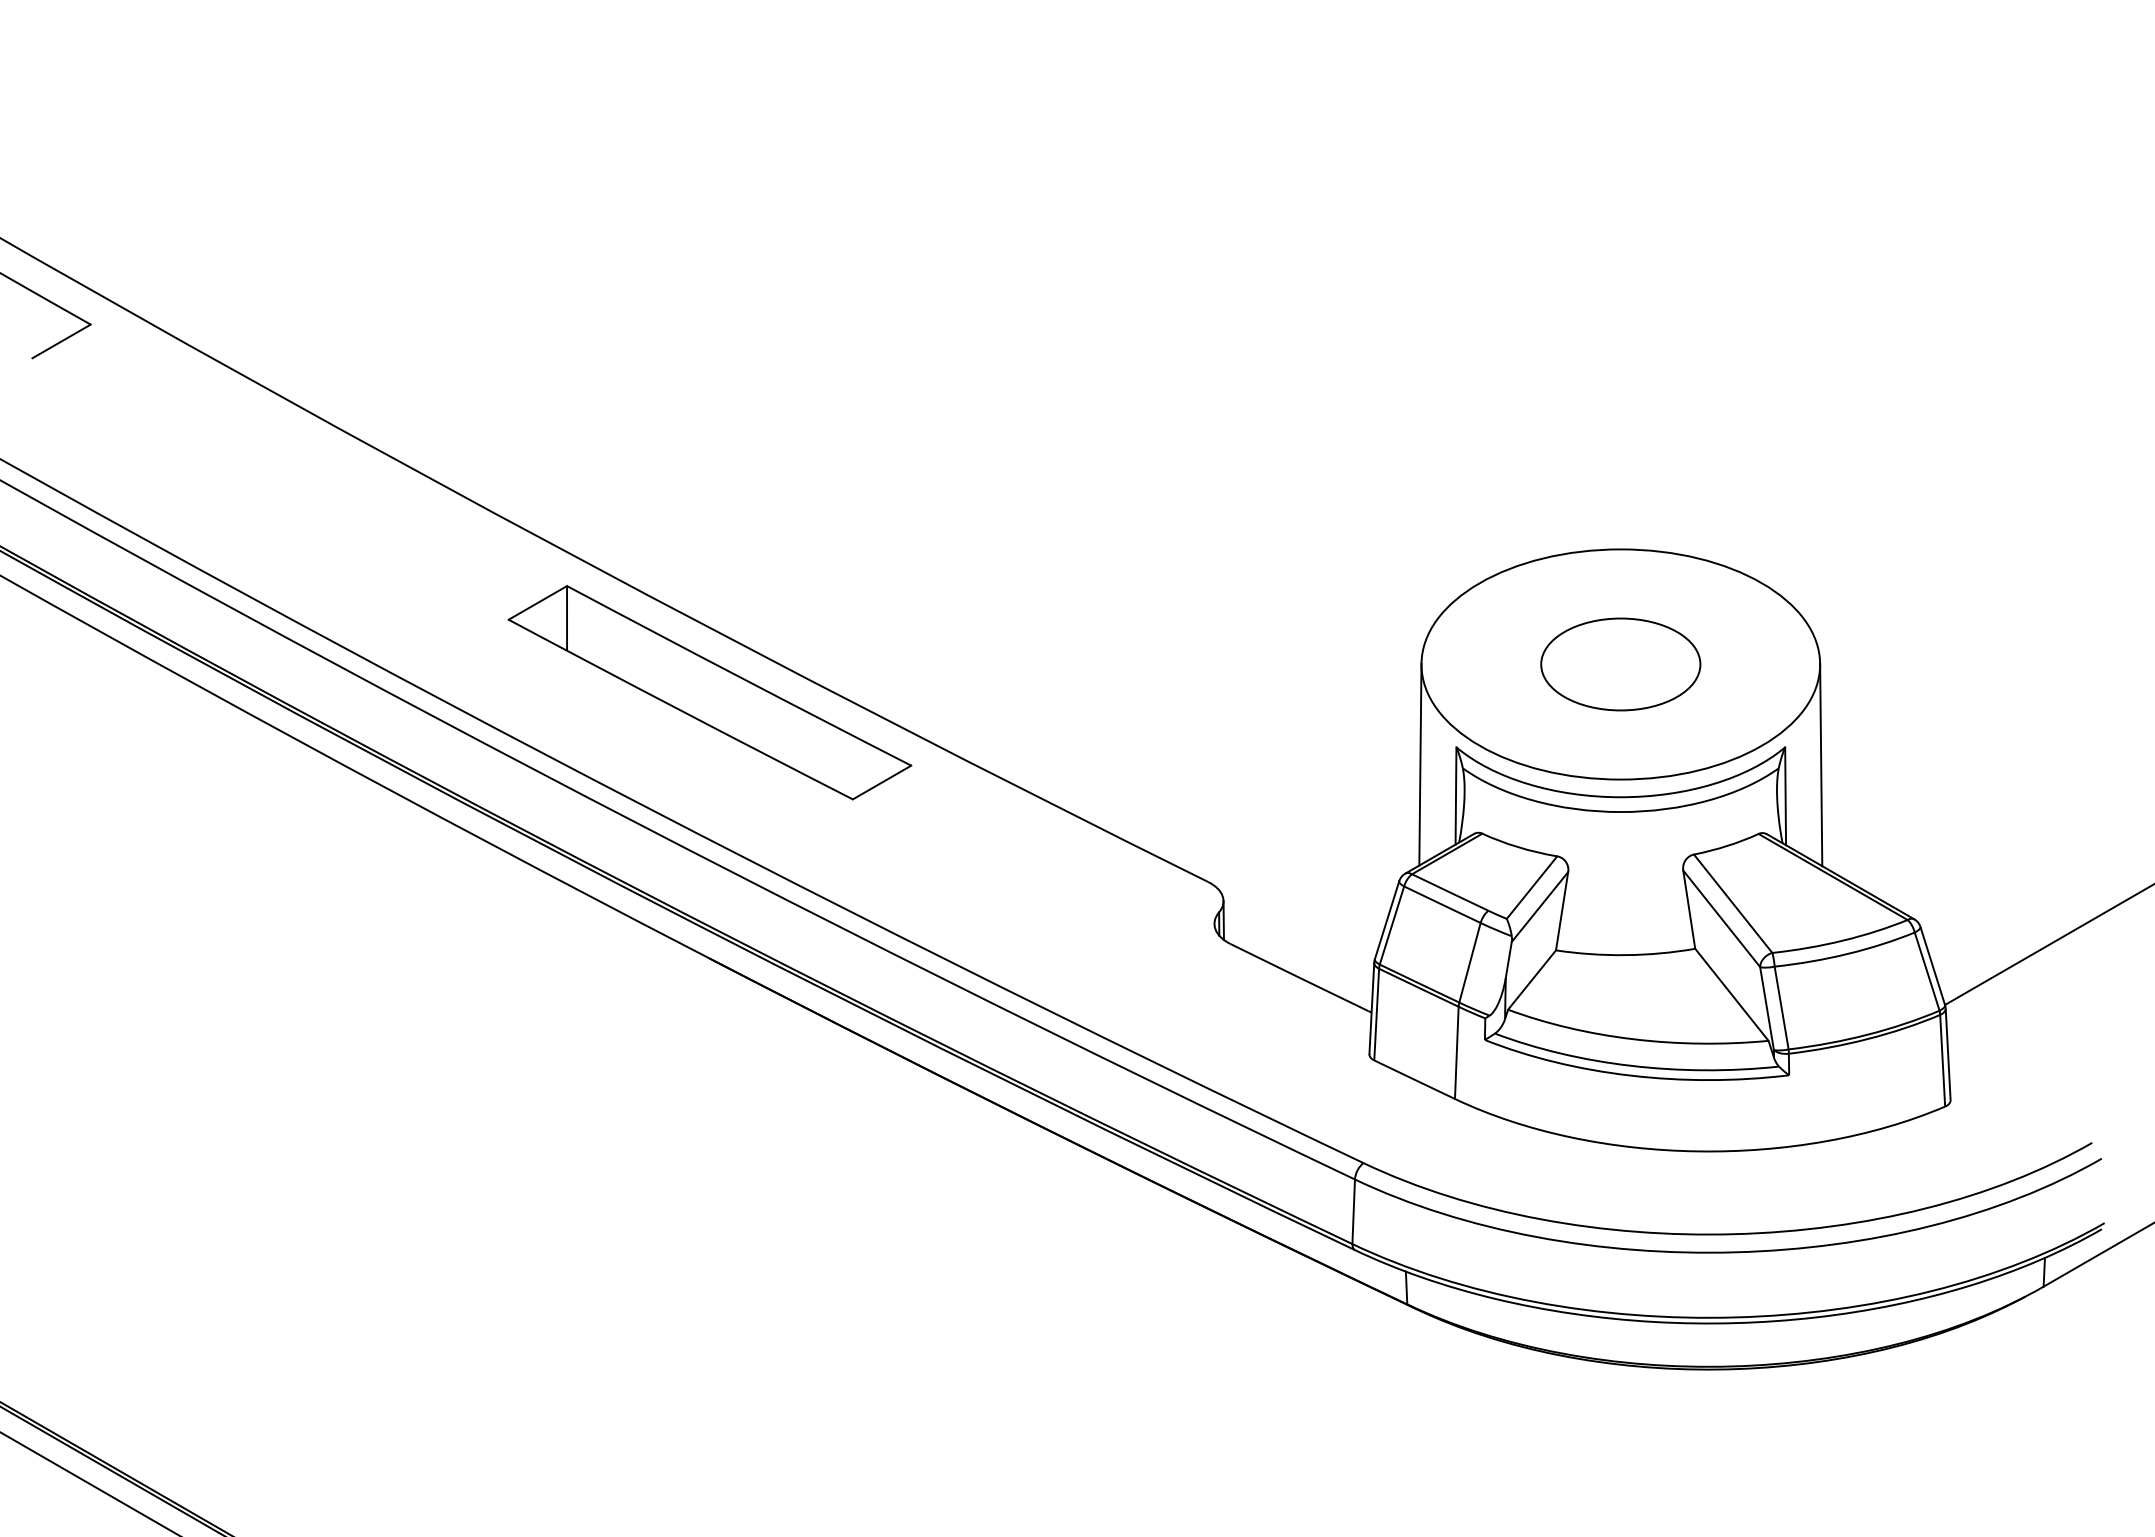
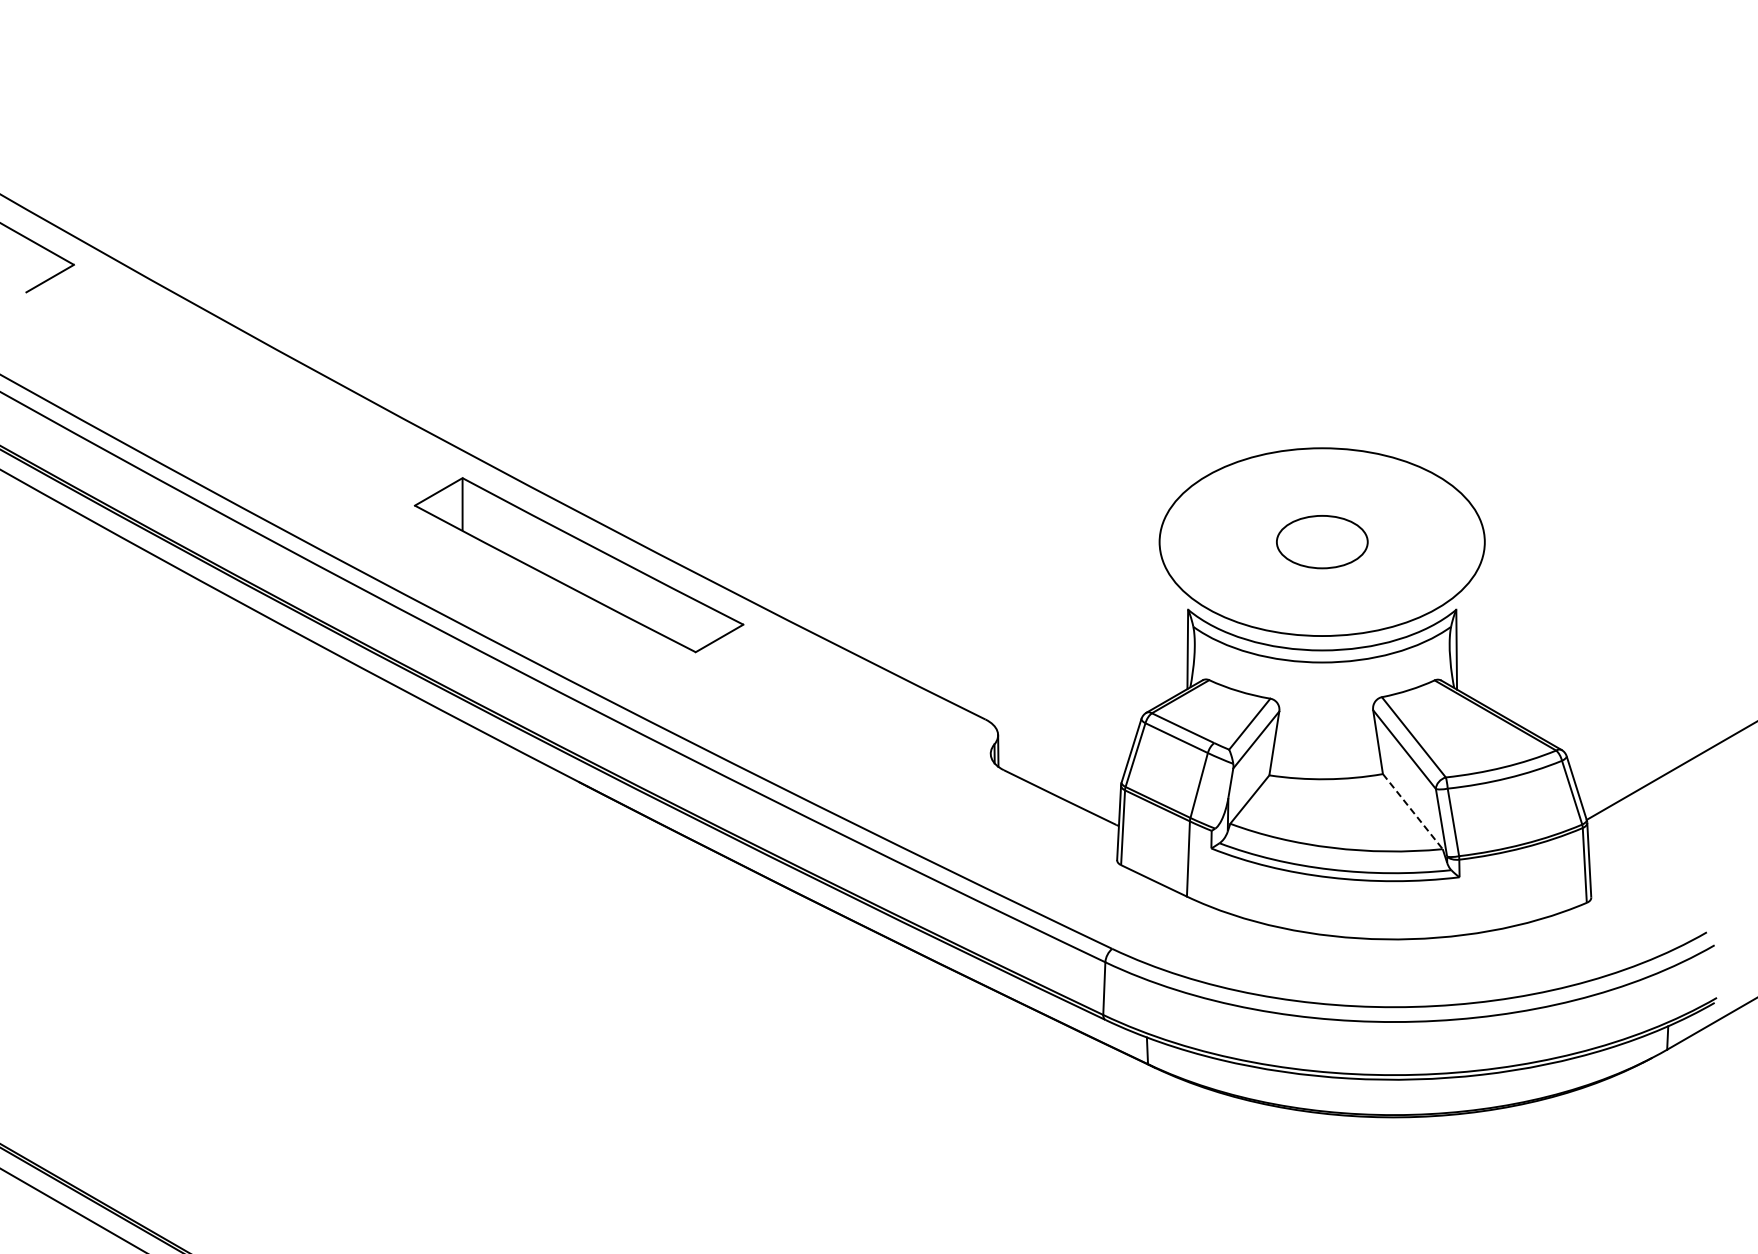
part: (1621, 663) -> (1322, 541), size x0.7
line: (1420, 764) -> (1158, 623), removed
line: (1820, 764) -> (1485, 623), removed
line: (1732, 995) -> (1413, 812), solid -> dashed

